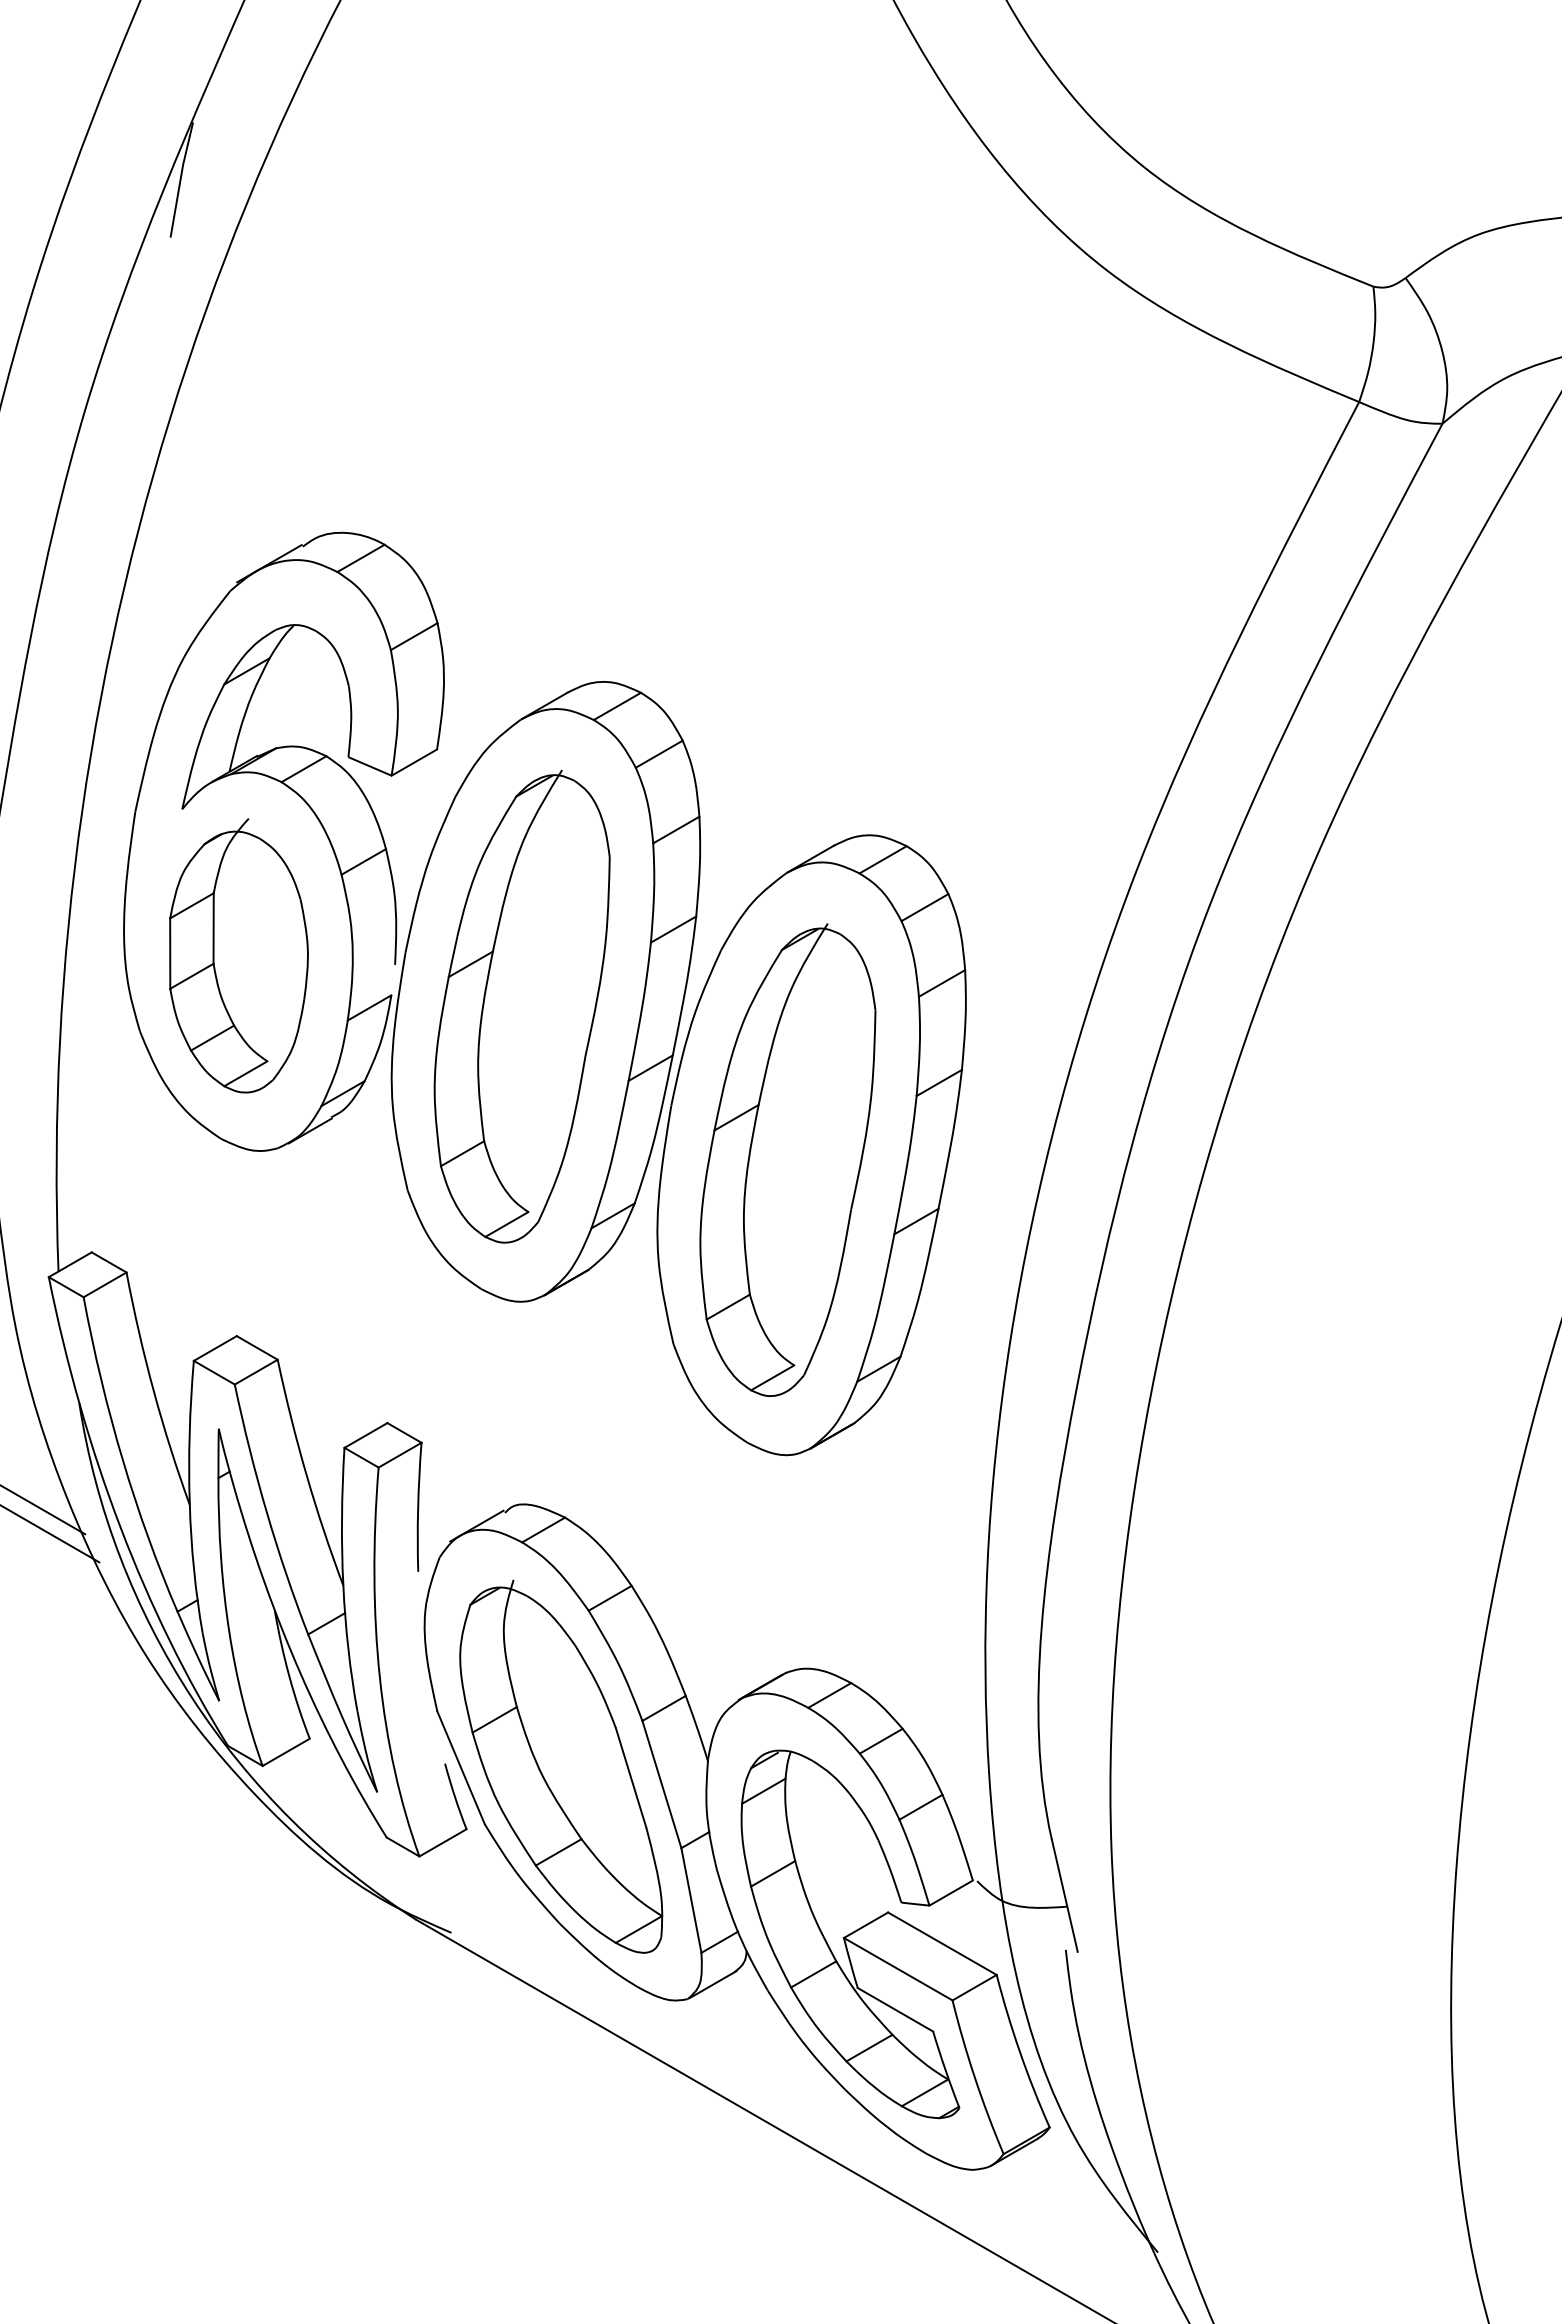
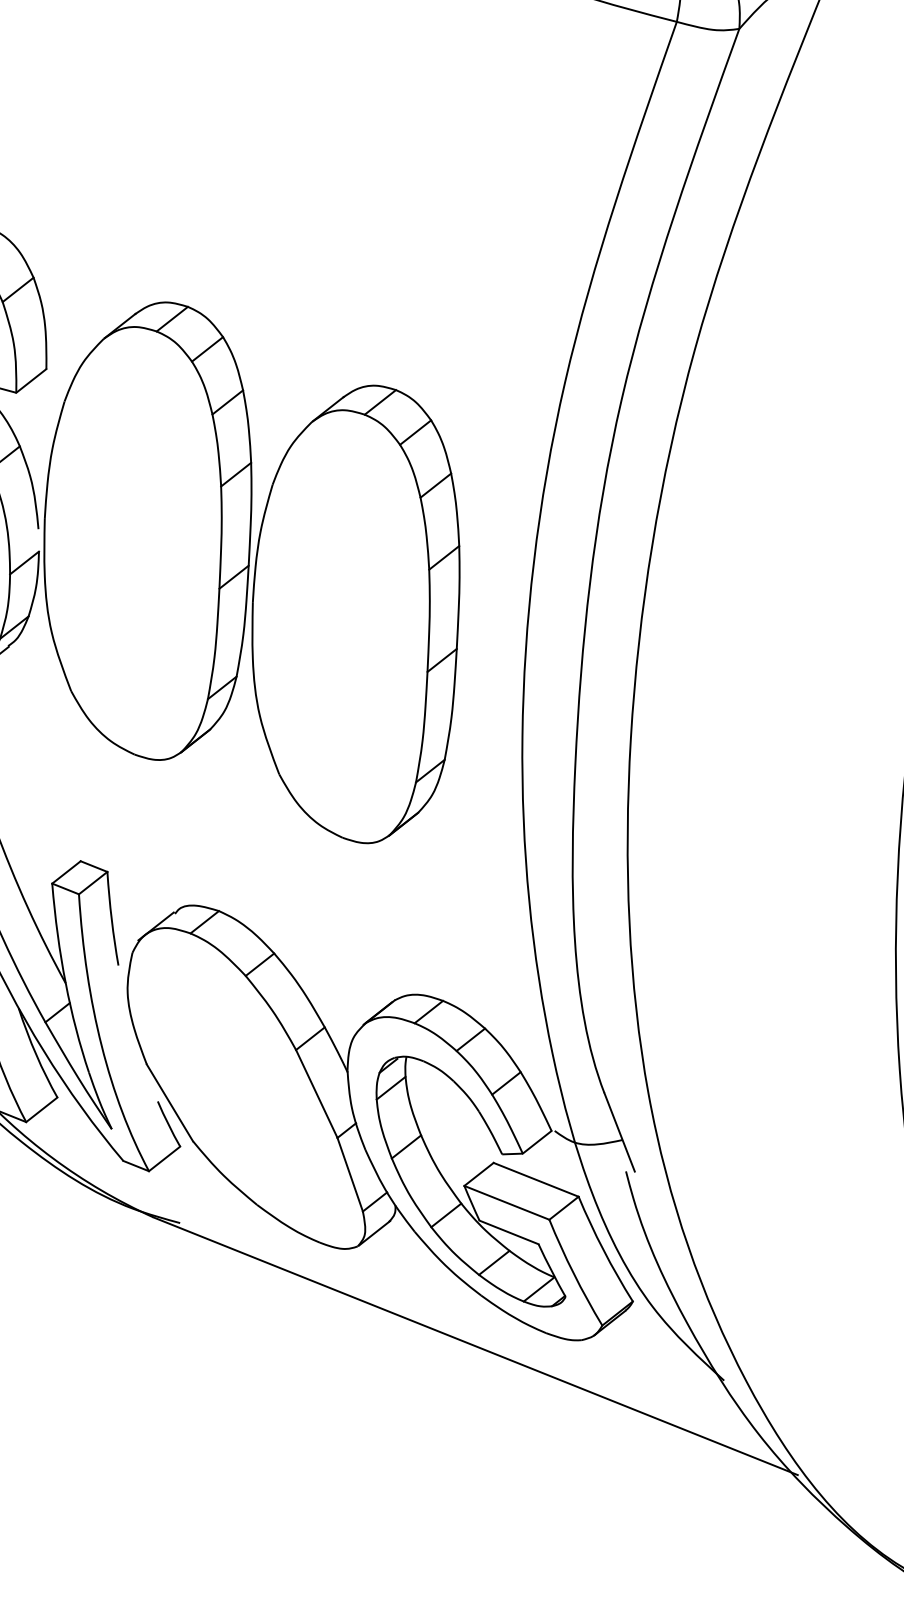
part: (521, 1006) -> (134, 546), removed
part: (787, 1159) -> (342, 629), removed
part: (561, 1766) -> (242, 1091), removed

